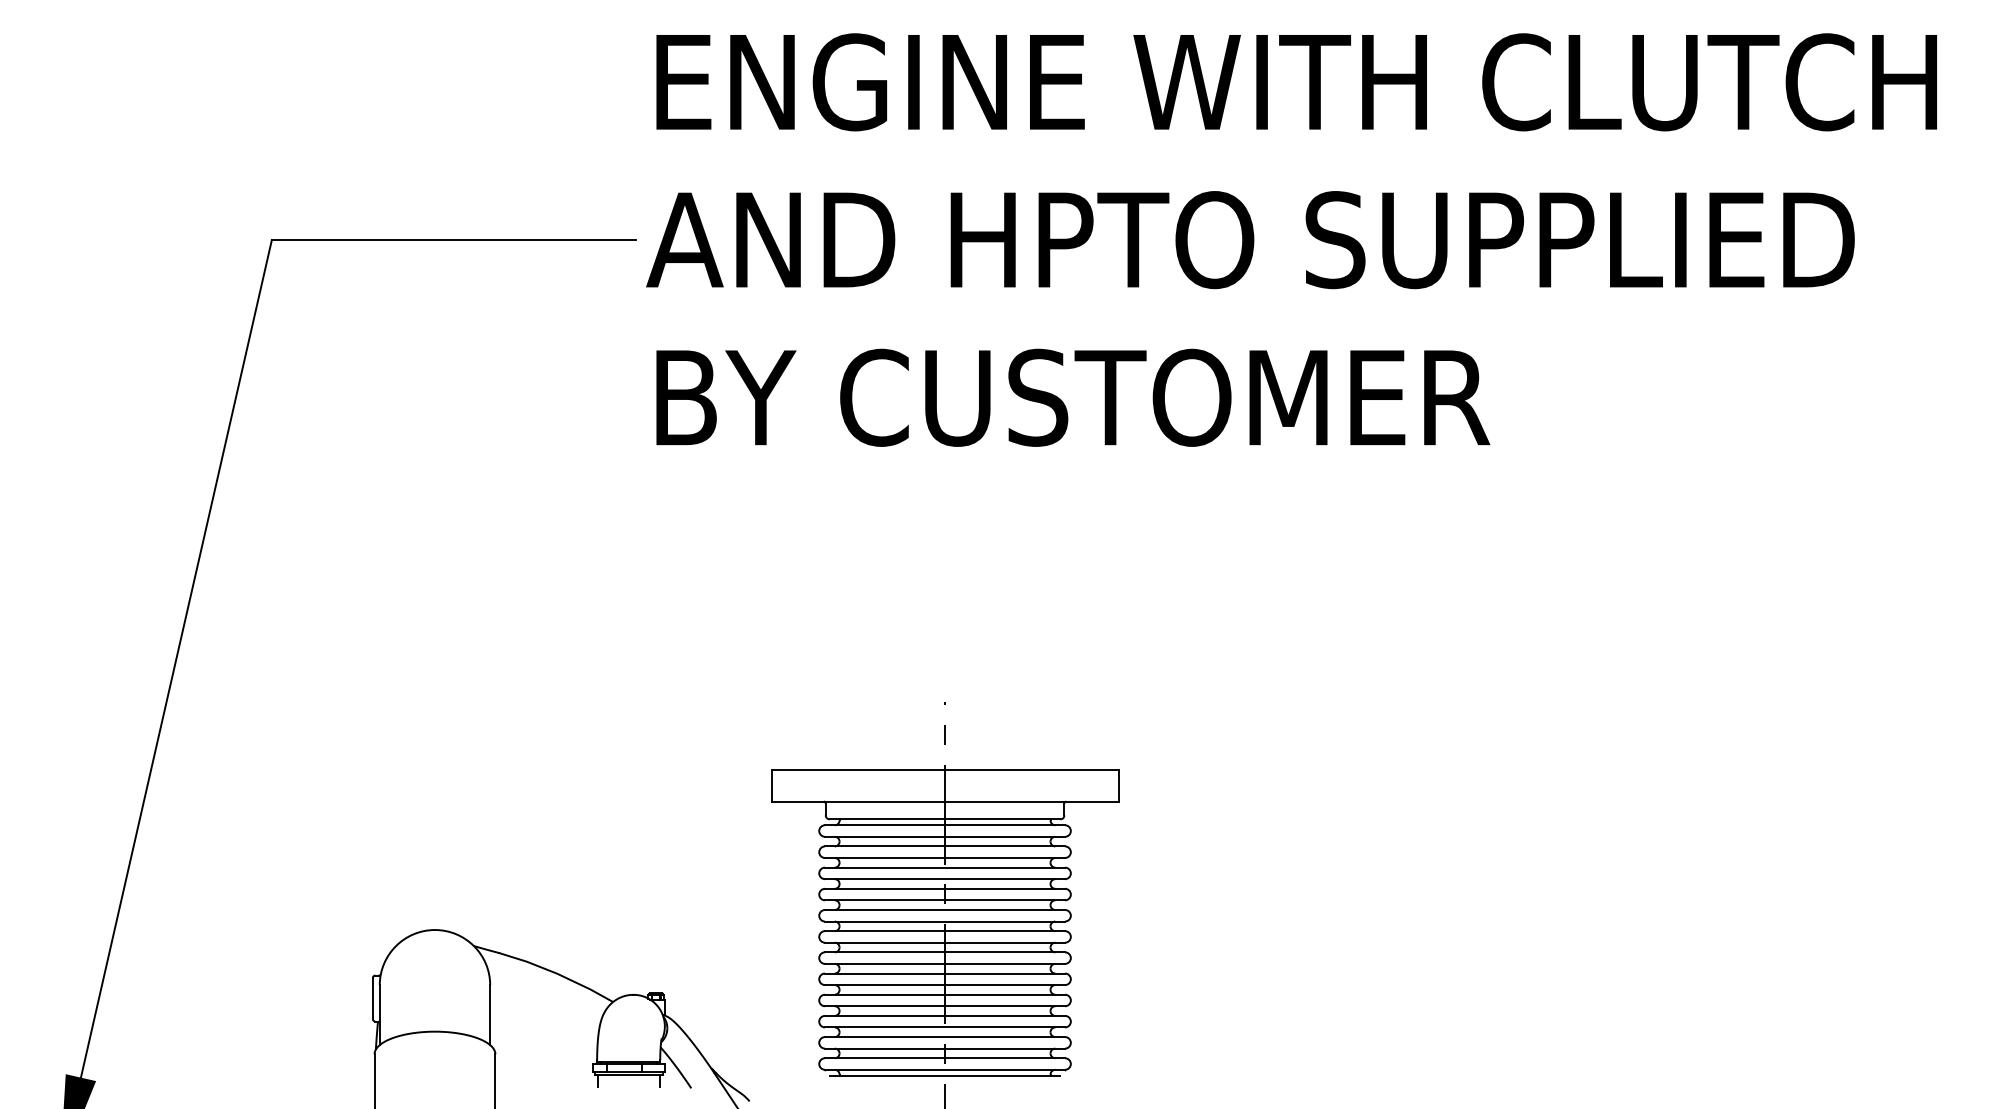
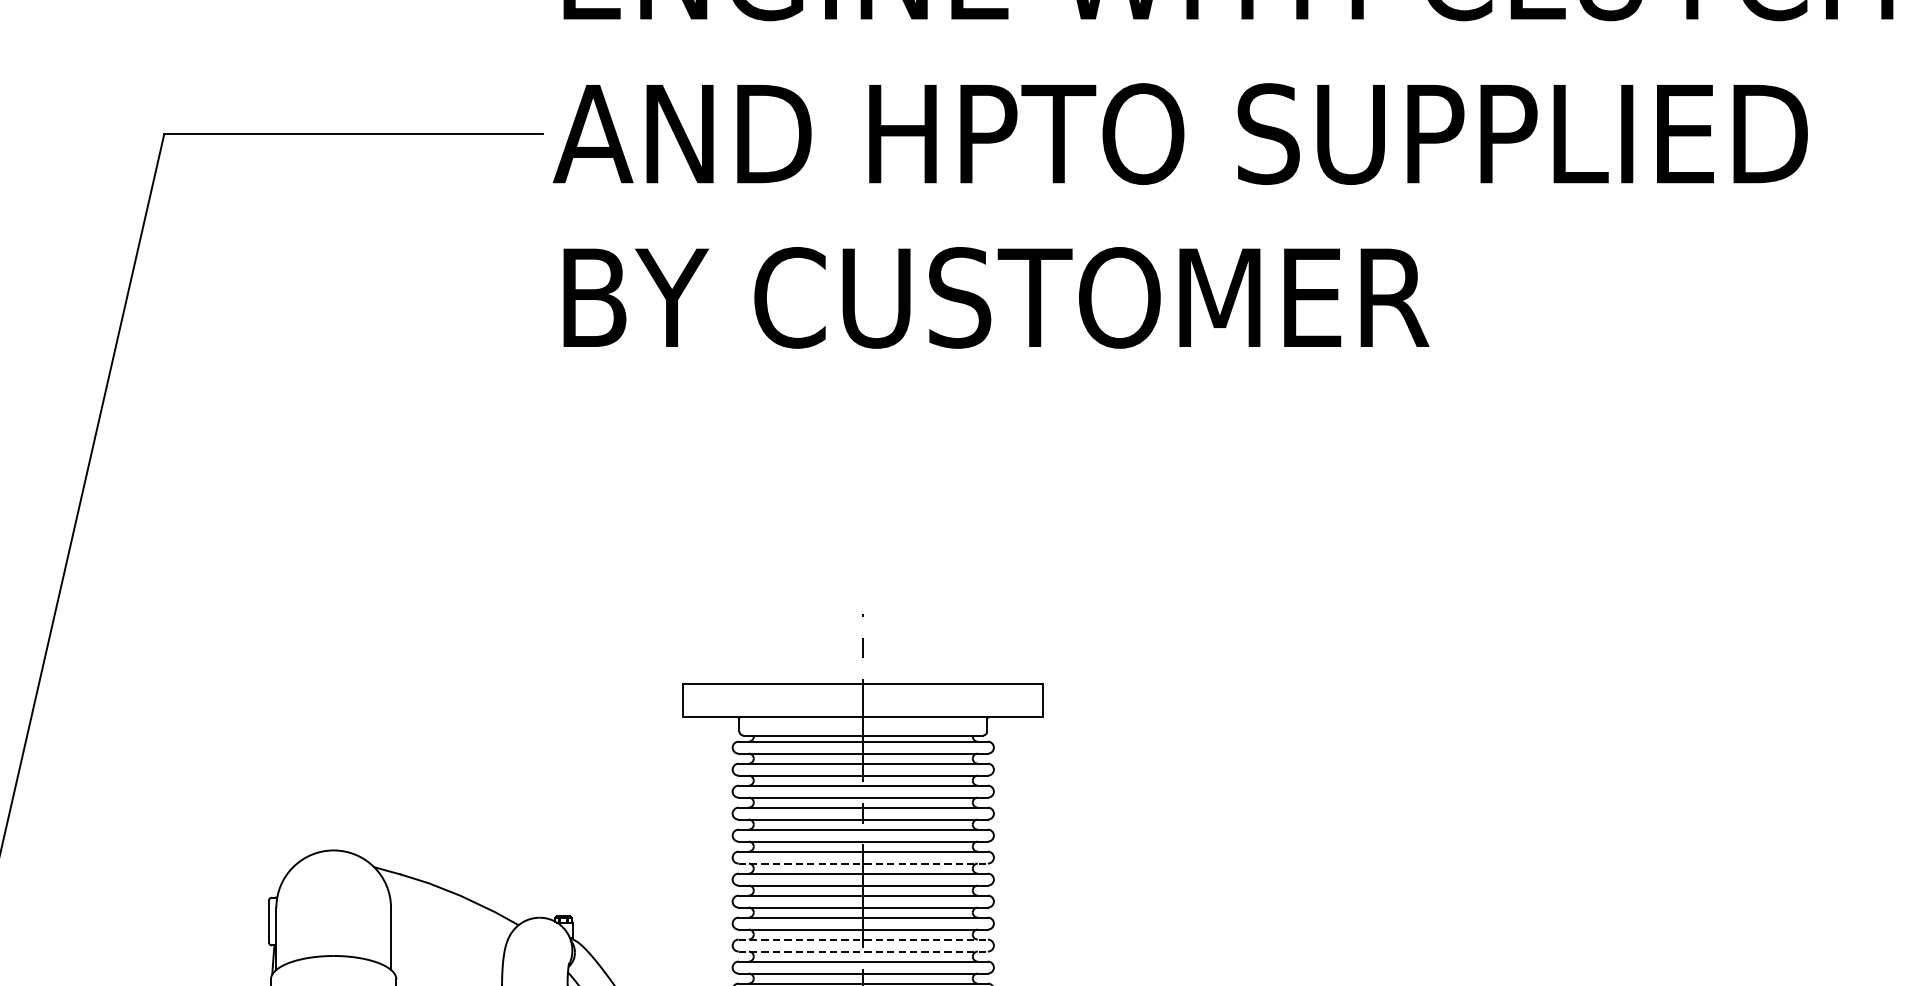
line: (945, 942) -> (863, 863), solid -> dashed
line: (945, 1015) -> (863, 939), solid -> dashed
line: (945, 1027) -> (863, 951), solid -> dashed

